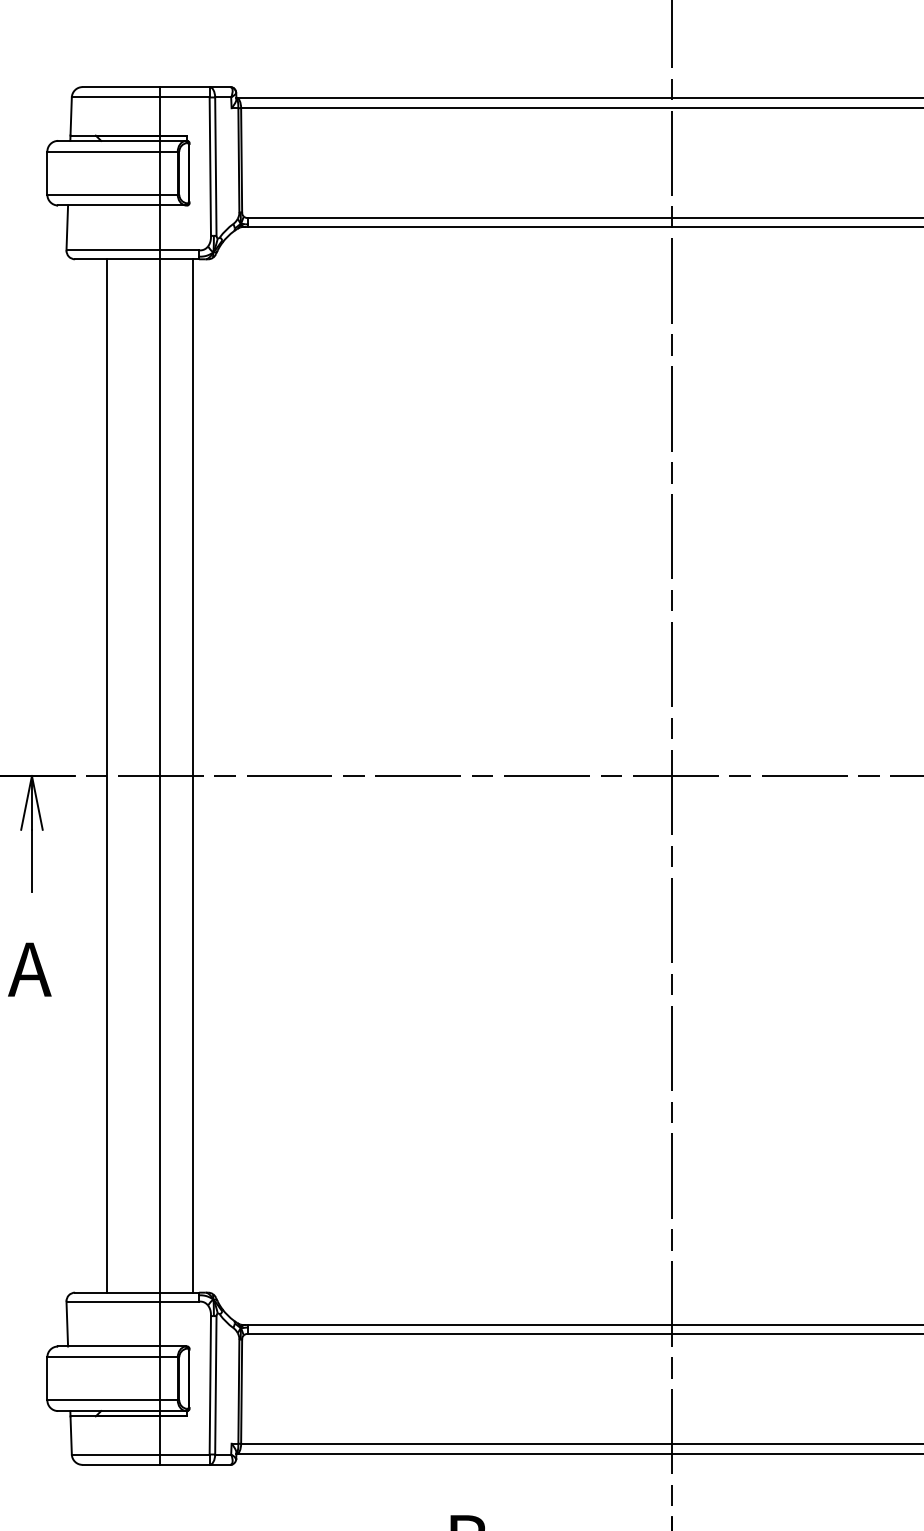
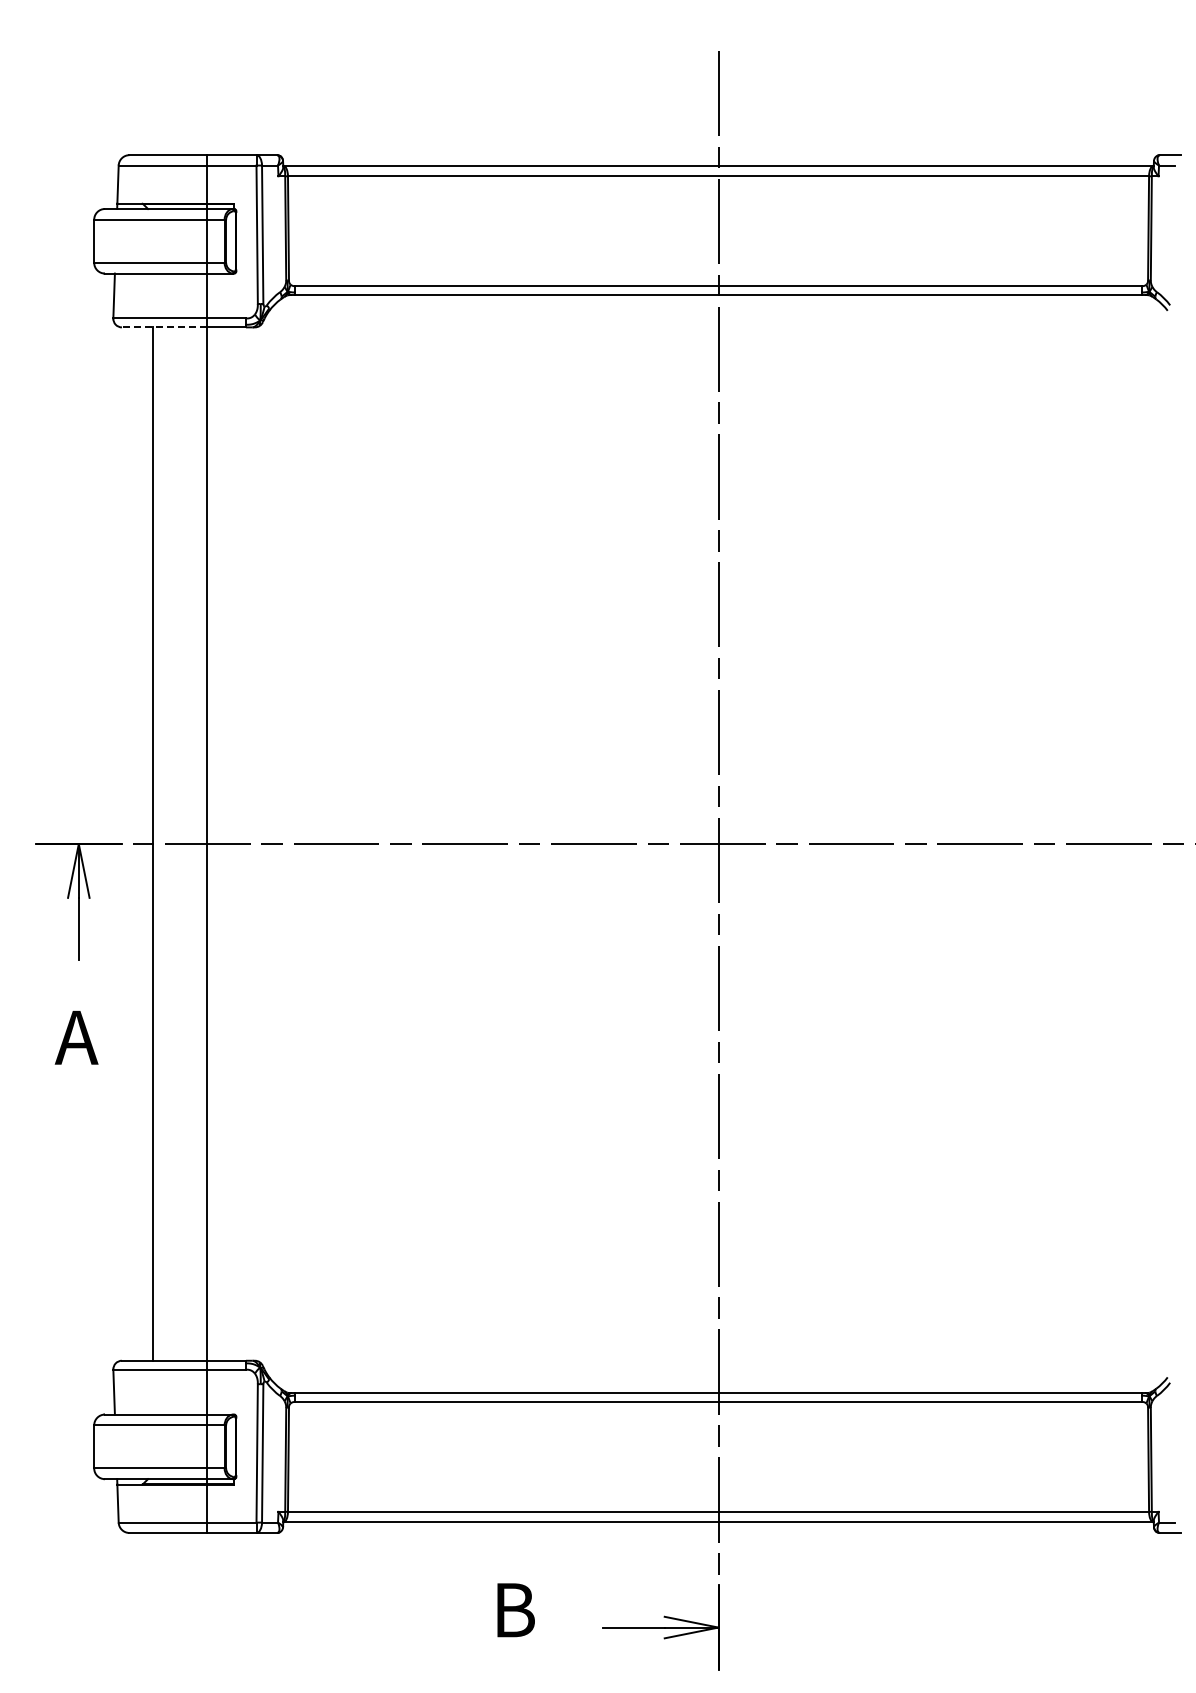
line: (117, 259) -> (164, 327), solid -> dashed
line: (192, 775) -> (239, 843), removed

